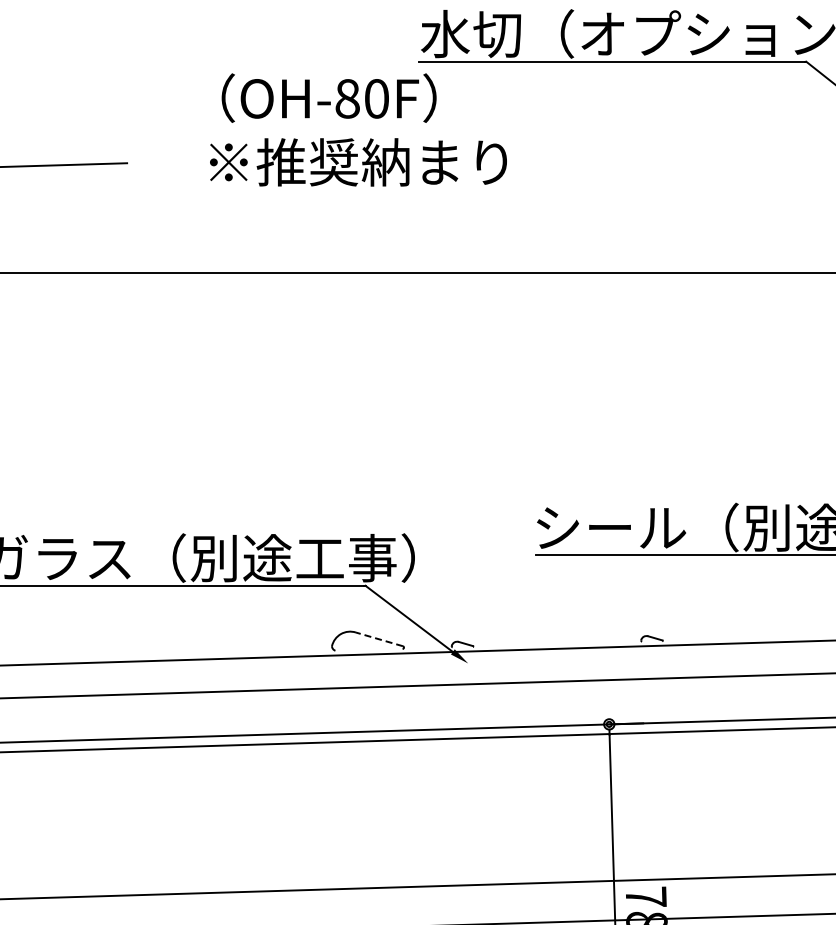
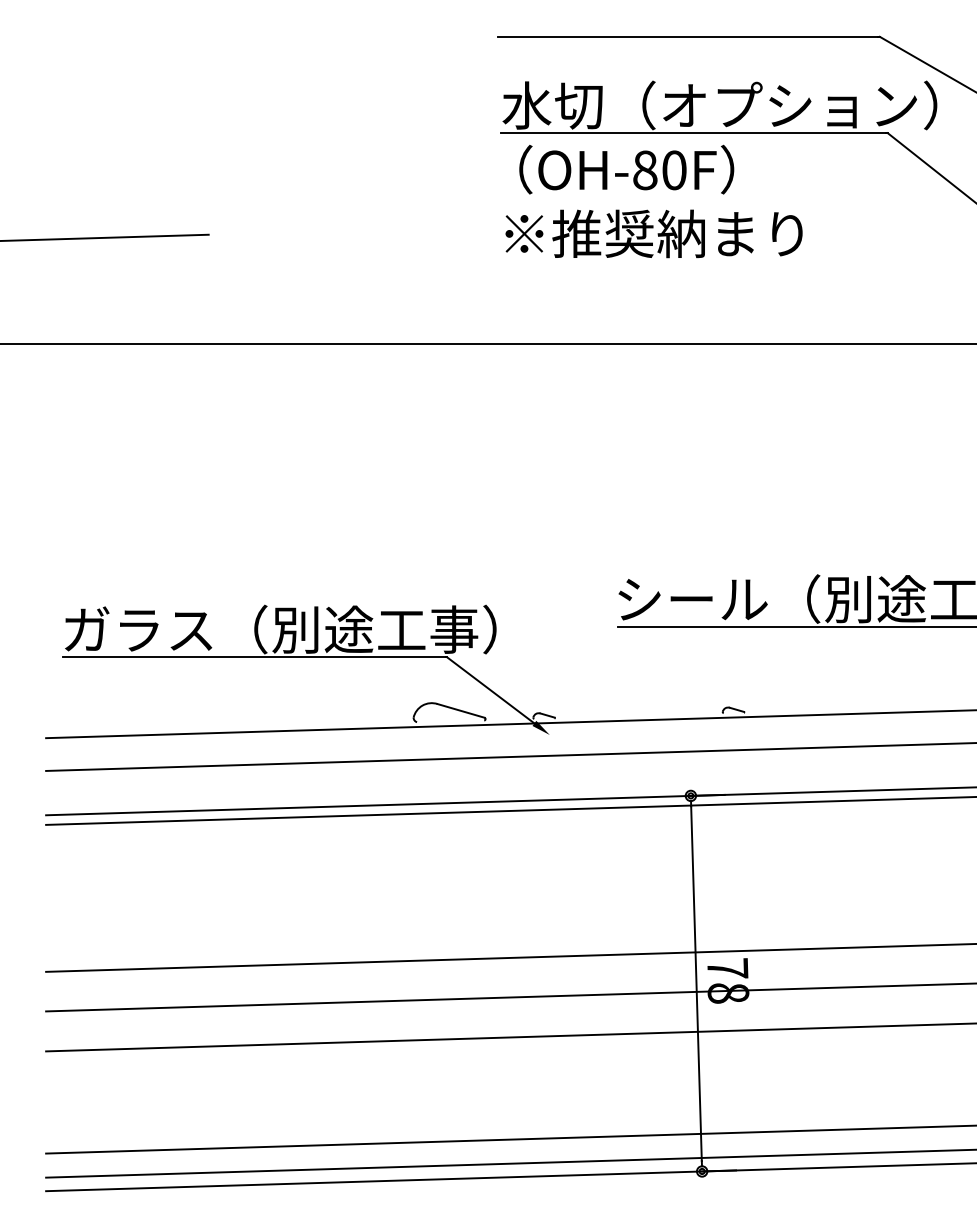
text: (328, 97) -> (626, 169), moved
text: (357, 161) -> (653, 233), moved
line: (378, 638) -> (460, 710), dashed -> solid

